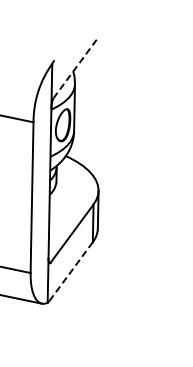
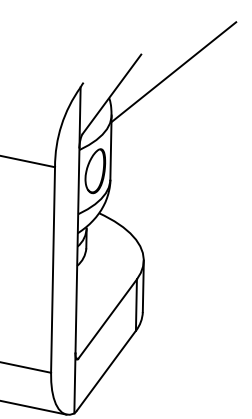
line: (120, 52) -> (173, 72), added
line: (74, 69) -> (110, 95), dashed -> solid
line: (71, 271) -> (106, 370), dashed -> solid

